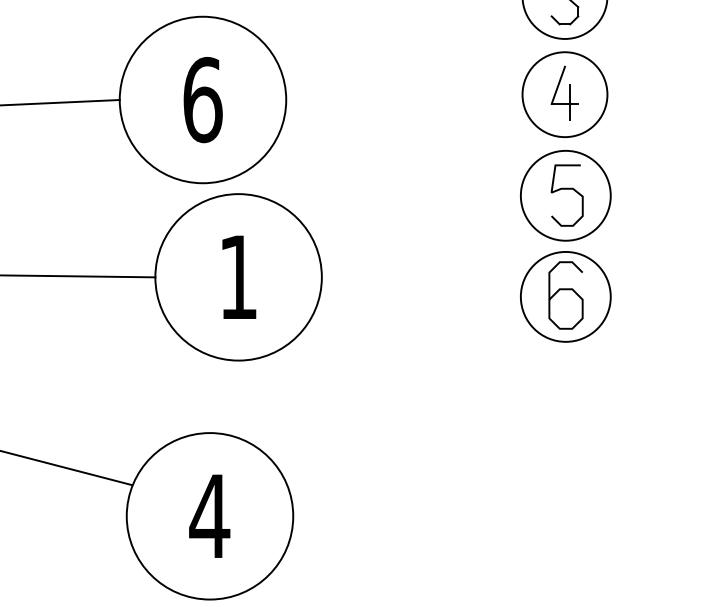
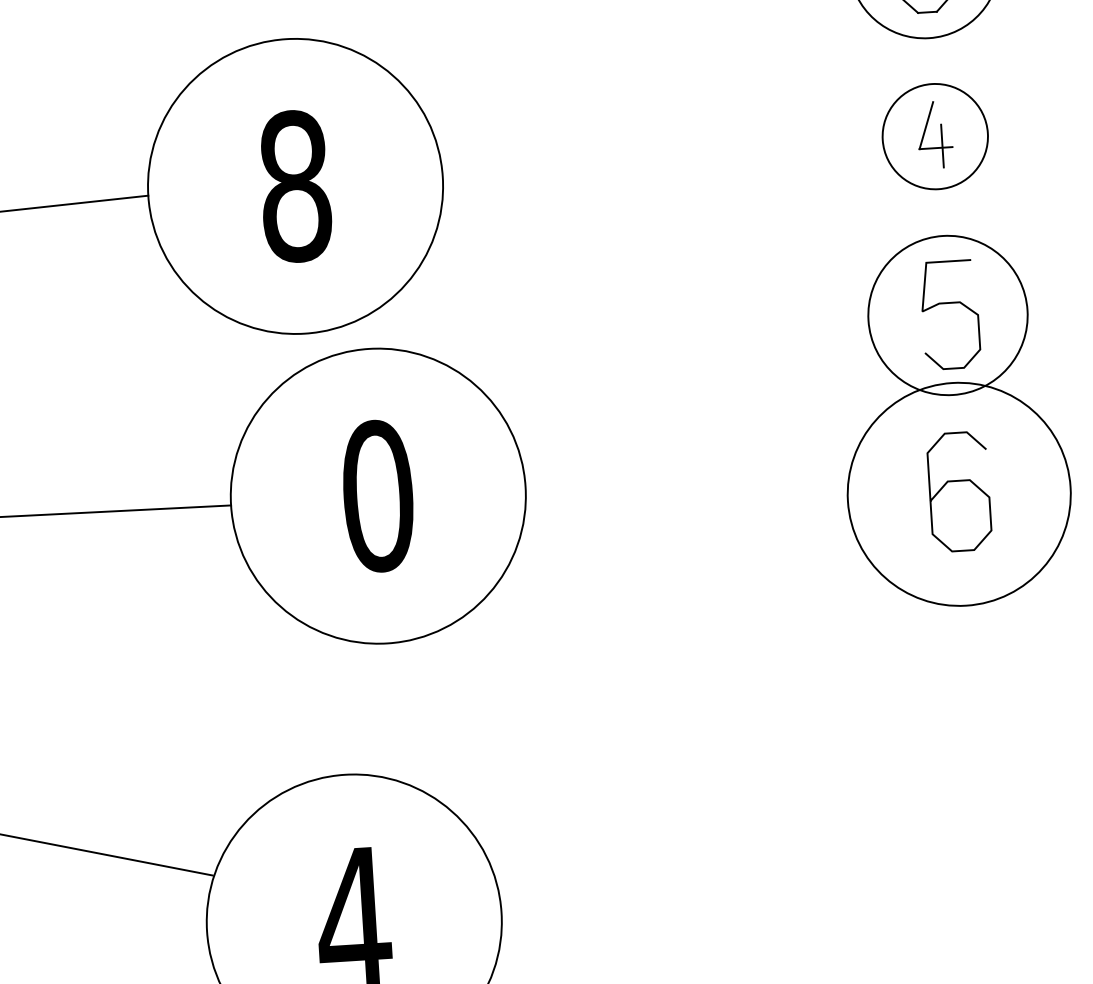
part: (564, 94) -> (934, 136), size x0.7
text: (202, 99) -> (294, 185), 6 -> 8
text: (238, 277) -> (378, 496), 1 -> 0
circle: (565, 296) -> (958, 493), size x1.4

